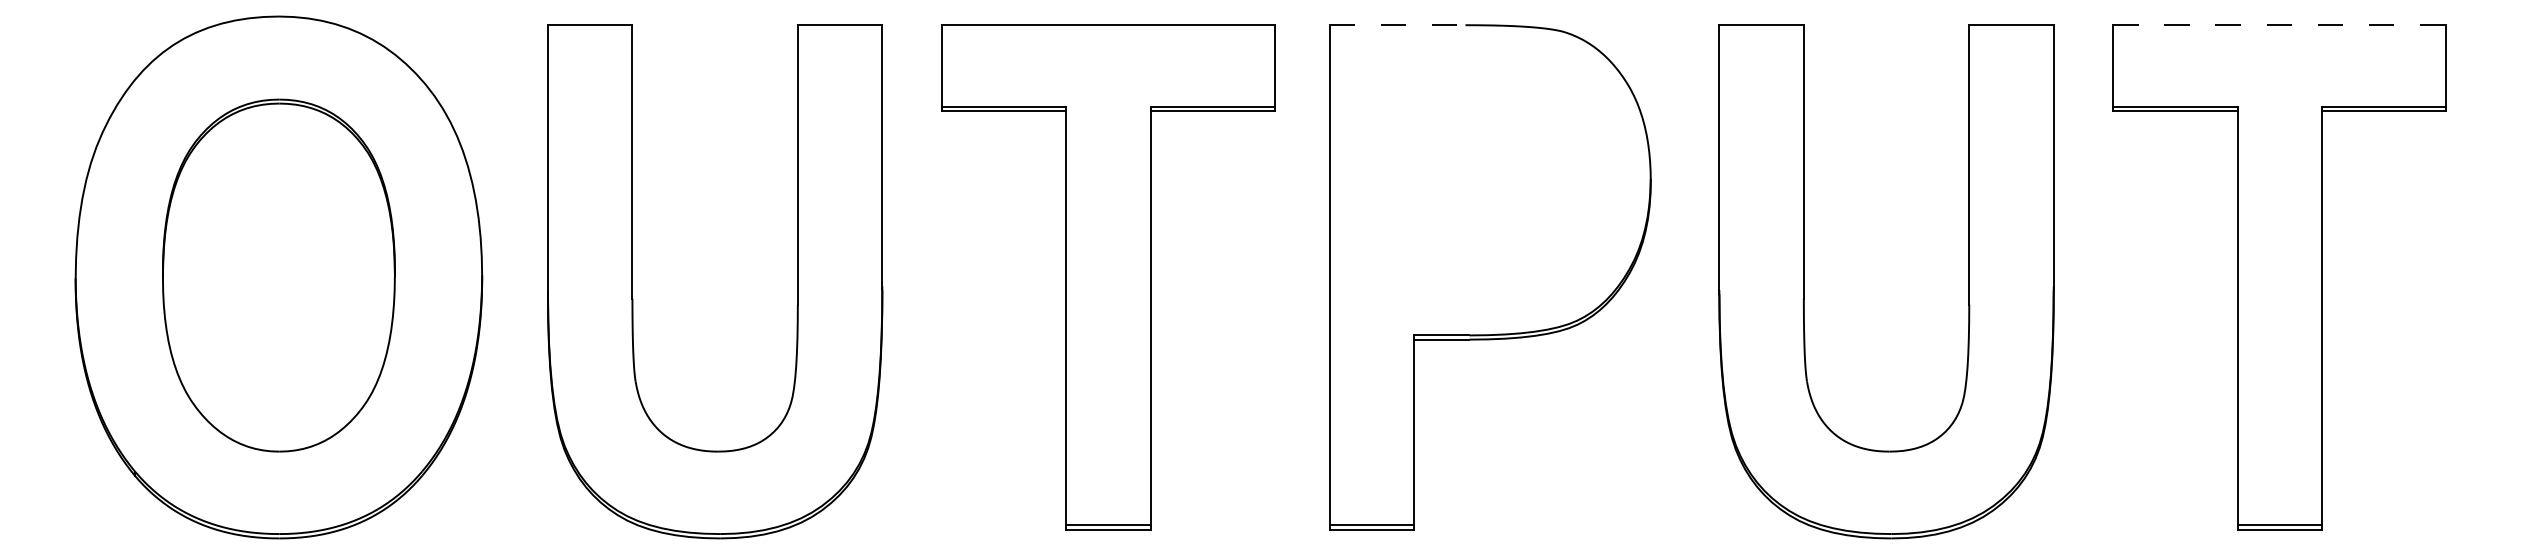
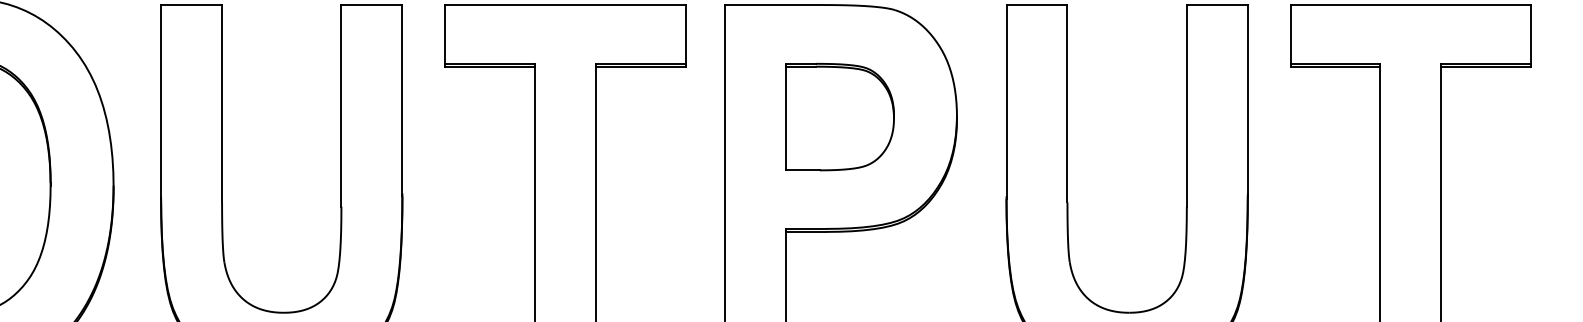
line: (1397, 25) -> (774, 5), dashed -> solid
line: (2279, 25) -> (1410, 5), dashed -> solid
part: (1488, 180) -> (839, 117), added

